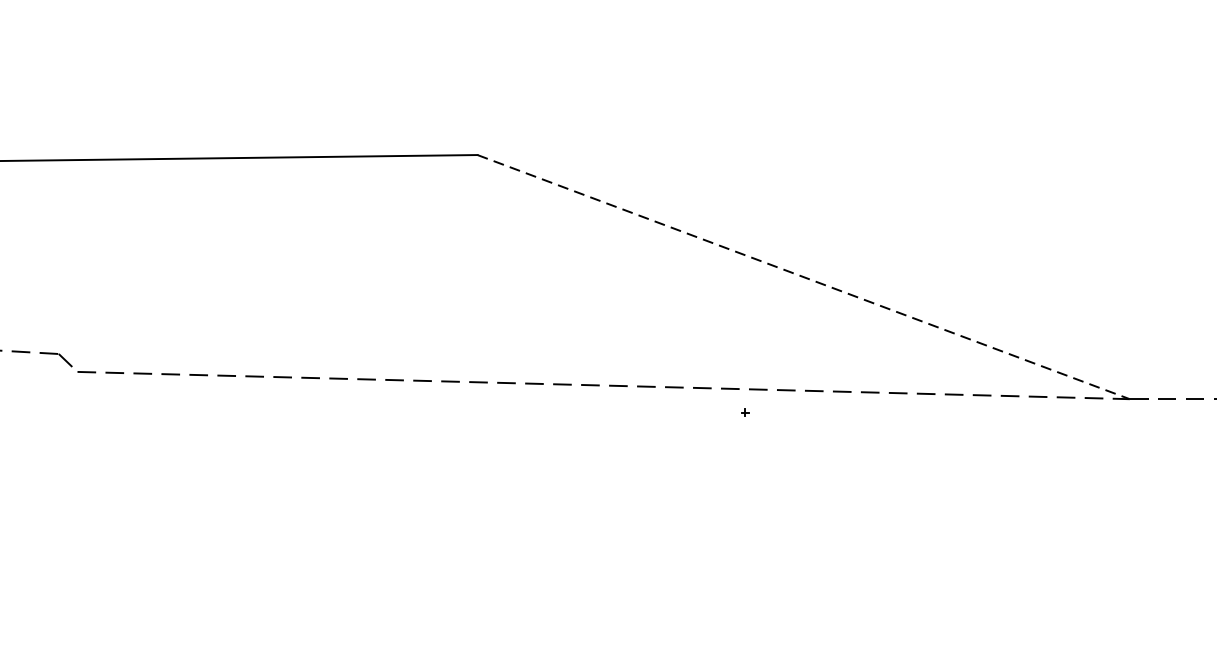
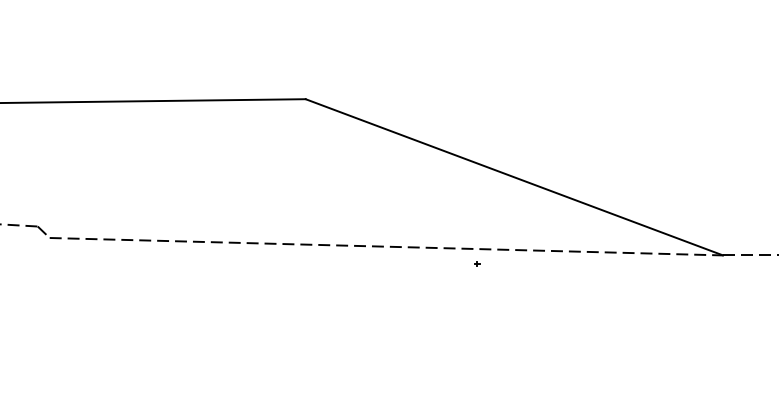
line: (803, 277) -> (514, 177), dashed -> solid

